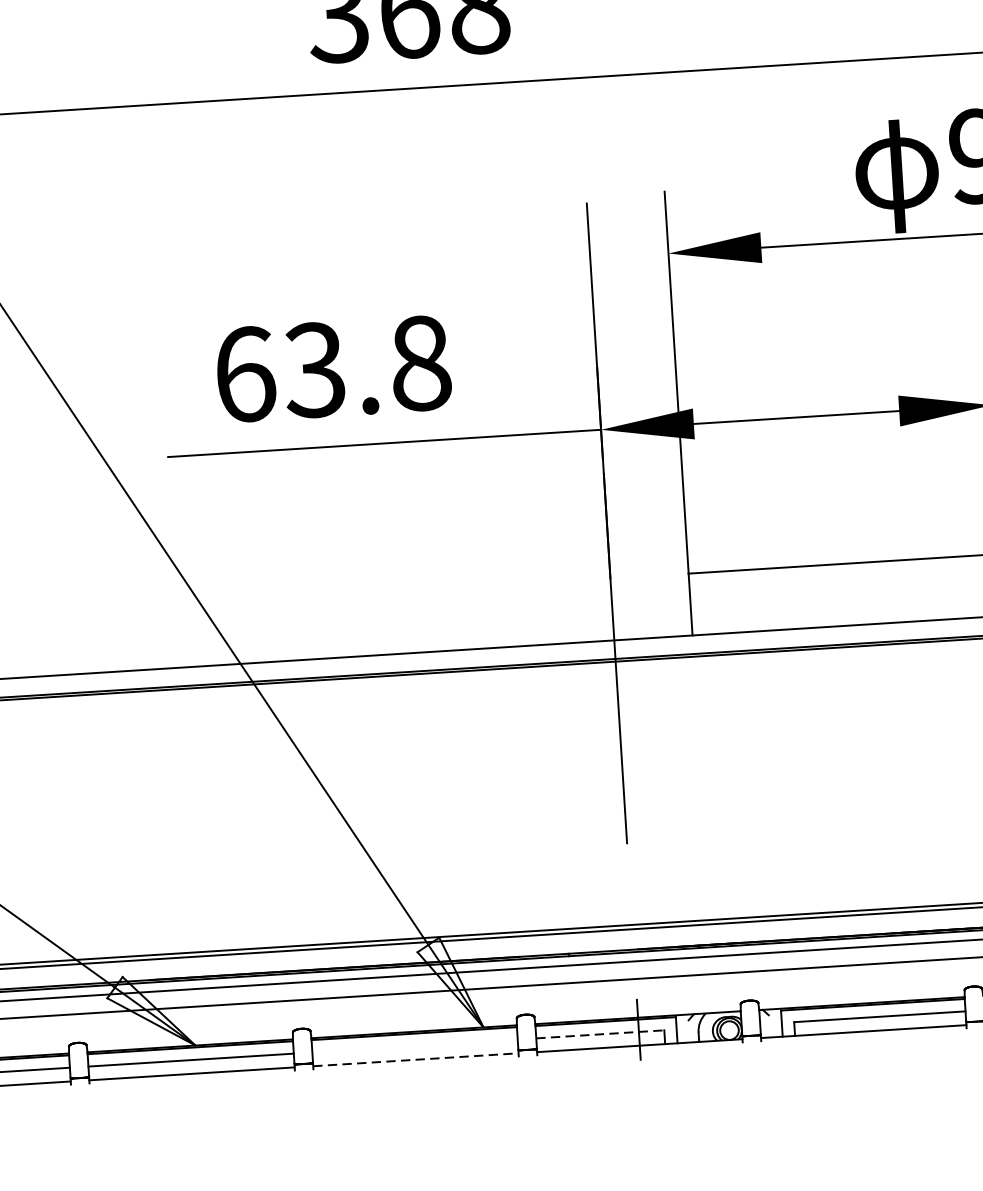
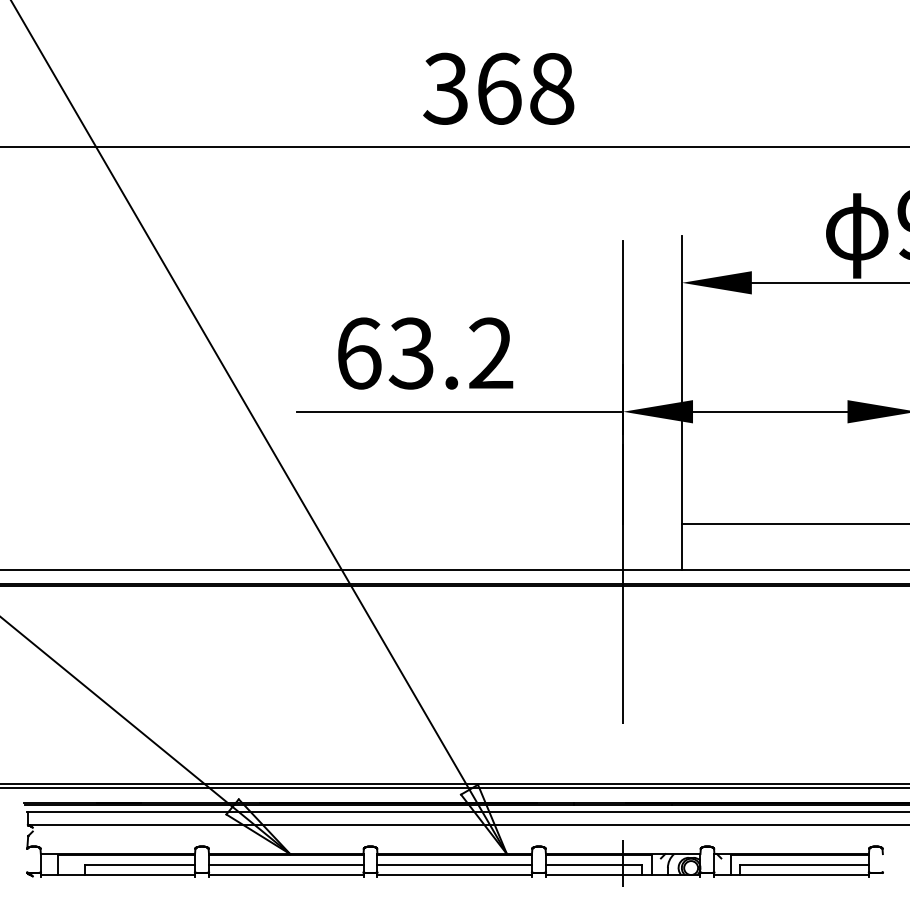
text: (421, 363) -> (491, 353), 63.8 -> 63.2
line: (600, 1033) -> (594, 864), dashed -> solid
line: (414, 1045) -> (454, 864), added
line: (416, 1060) -> (455, 875), dashed -> solid

